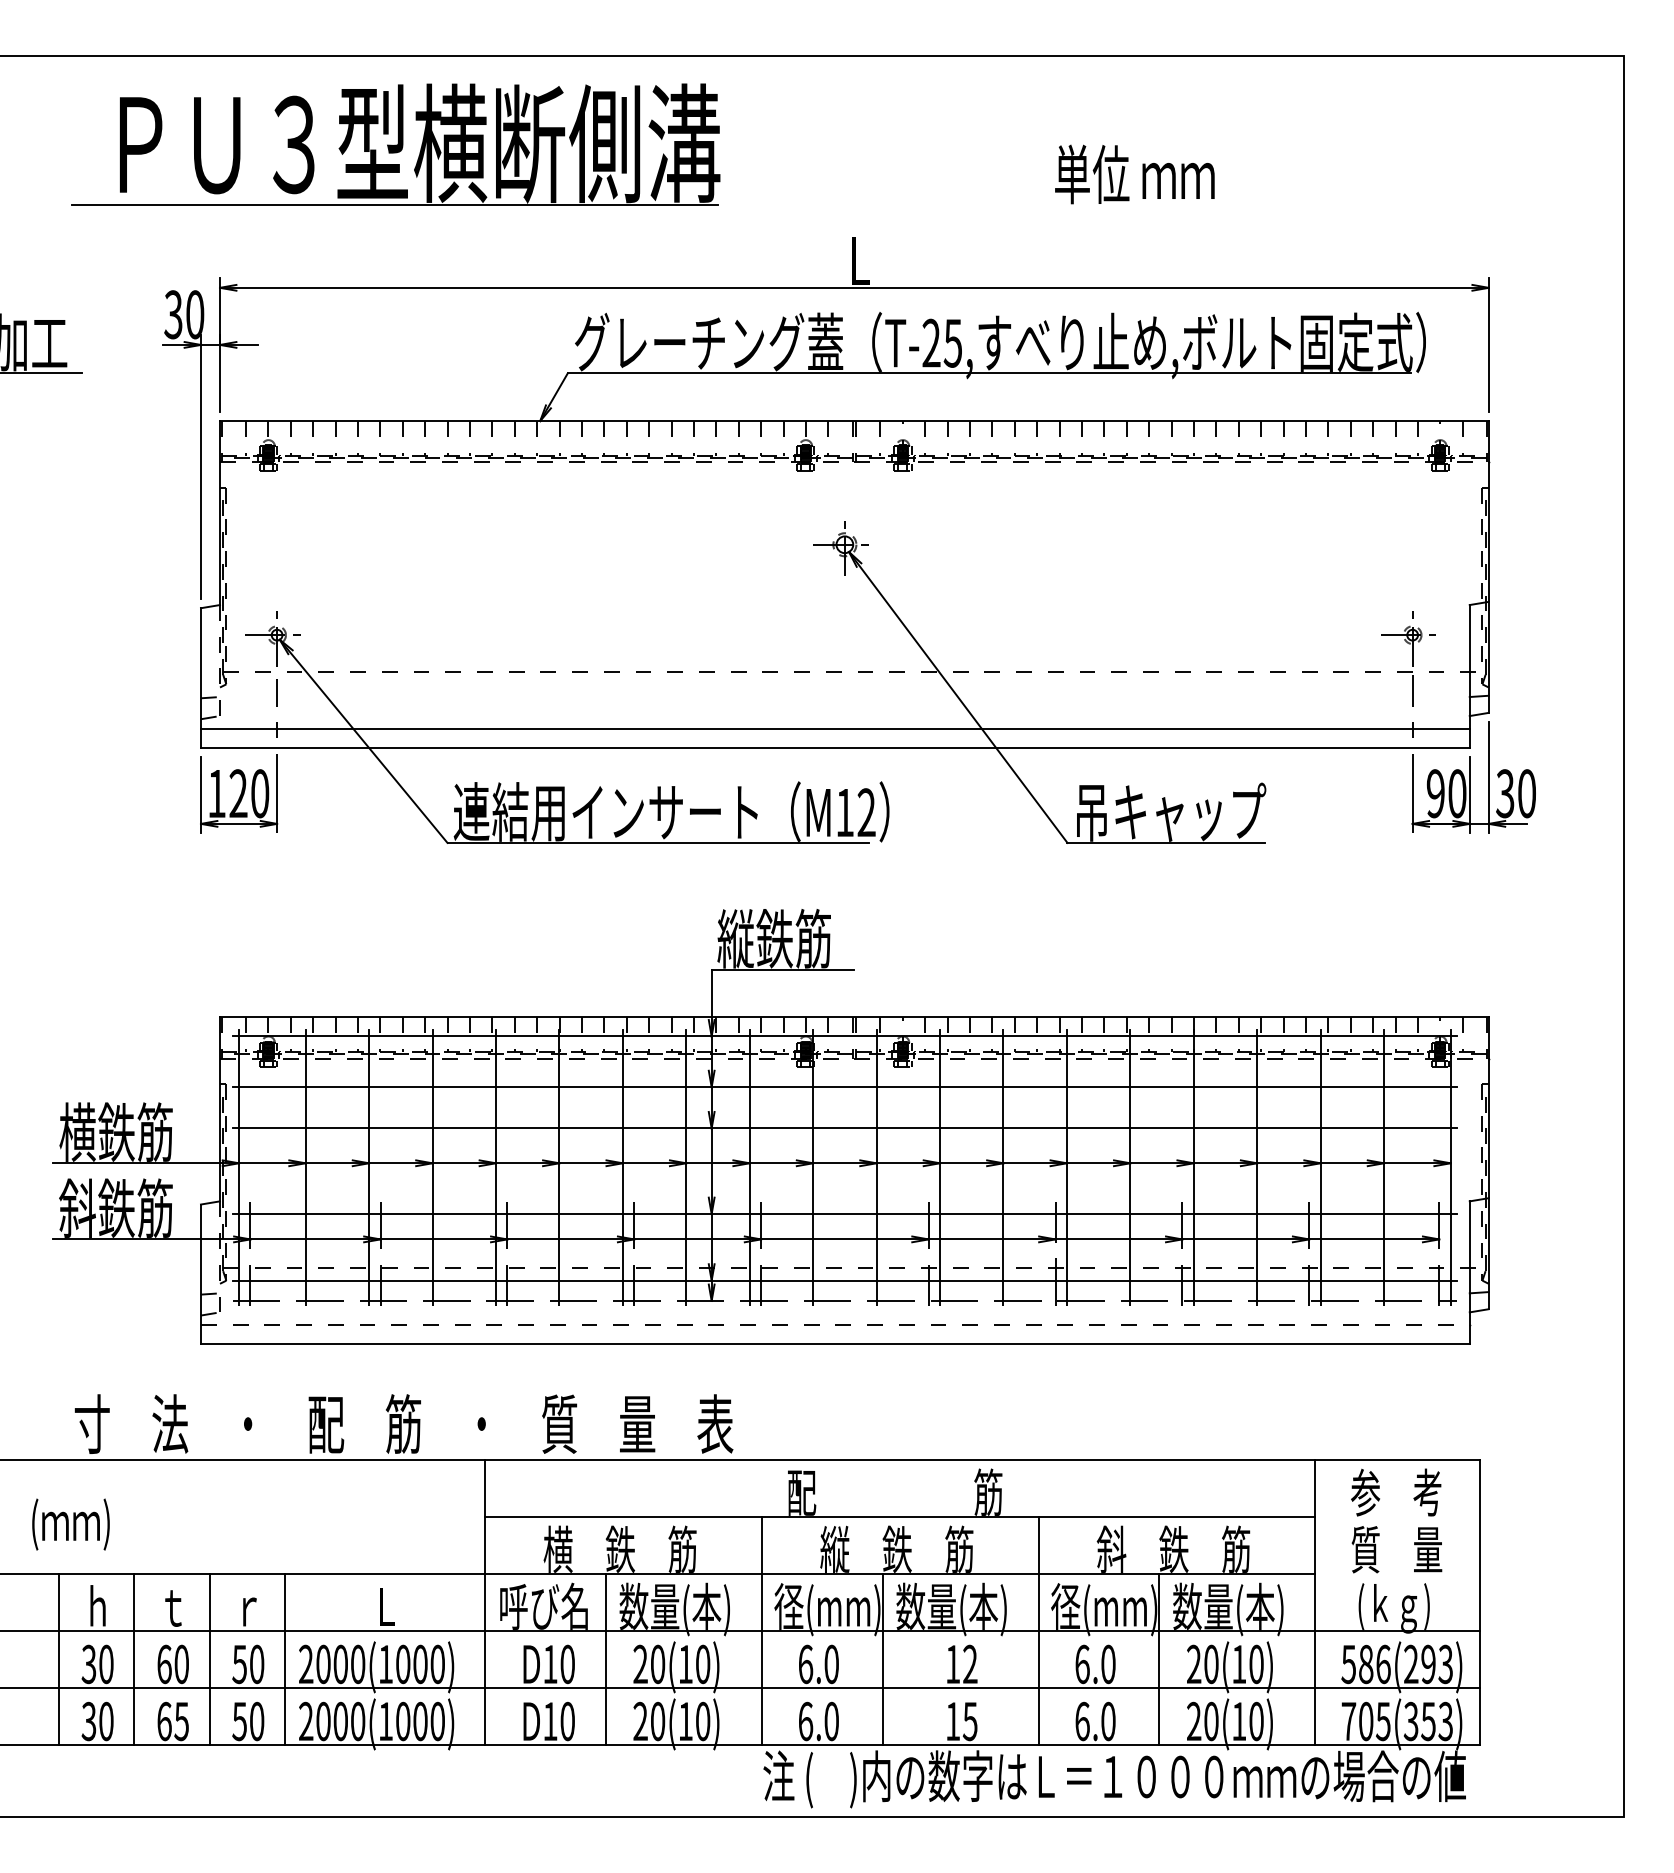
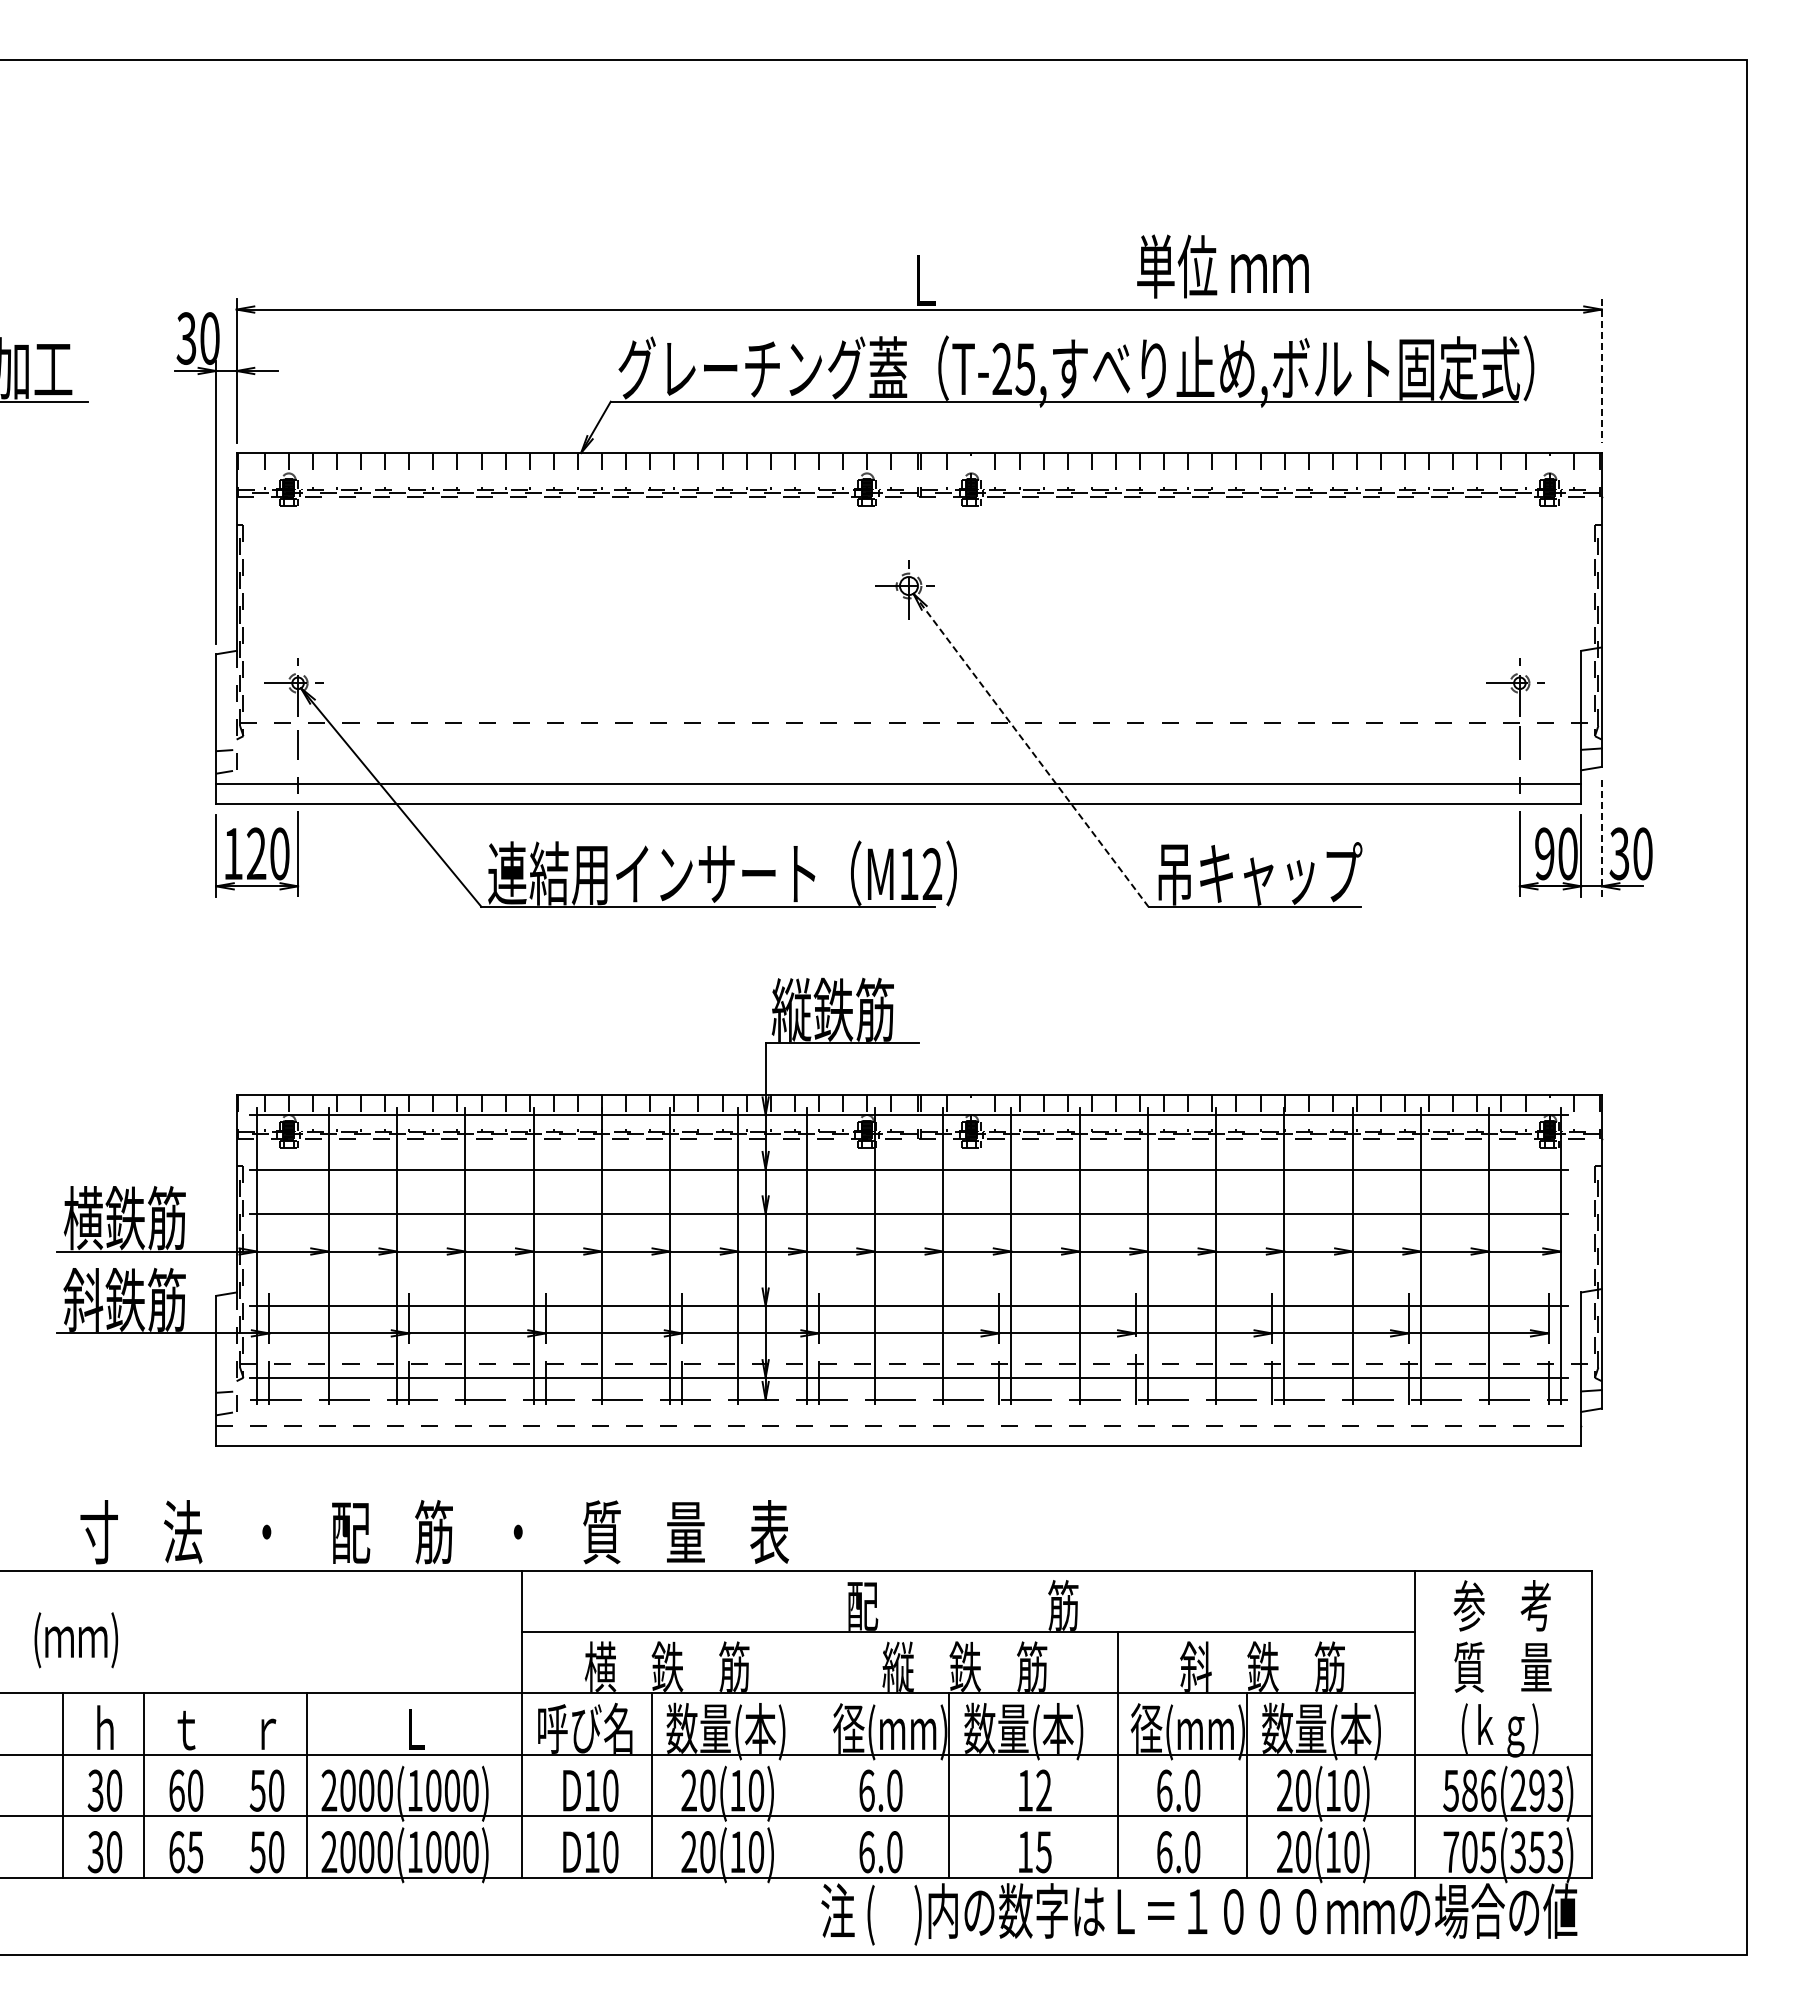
part: (395, 144) -> (425, 155), removed
text: (1134, 174) -> (1222, 266), moved
line: (1488, 345) -> (1601, 371), solid -> dashed
line: (957, 697) -> (1030, 750), solid -> dashed
line: (1488, 777) -> (1601, 836), solid -> dashed
line: (761, 1630) -> (819, 1754), removed
line: (209, 1659) -> (225, 1785), removed

